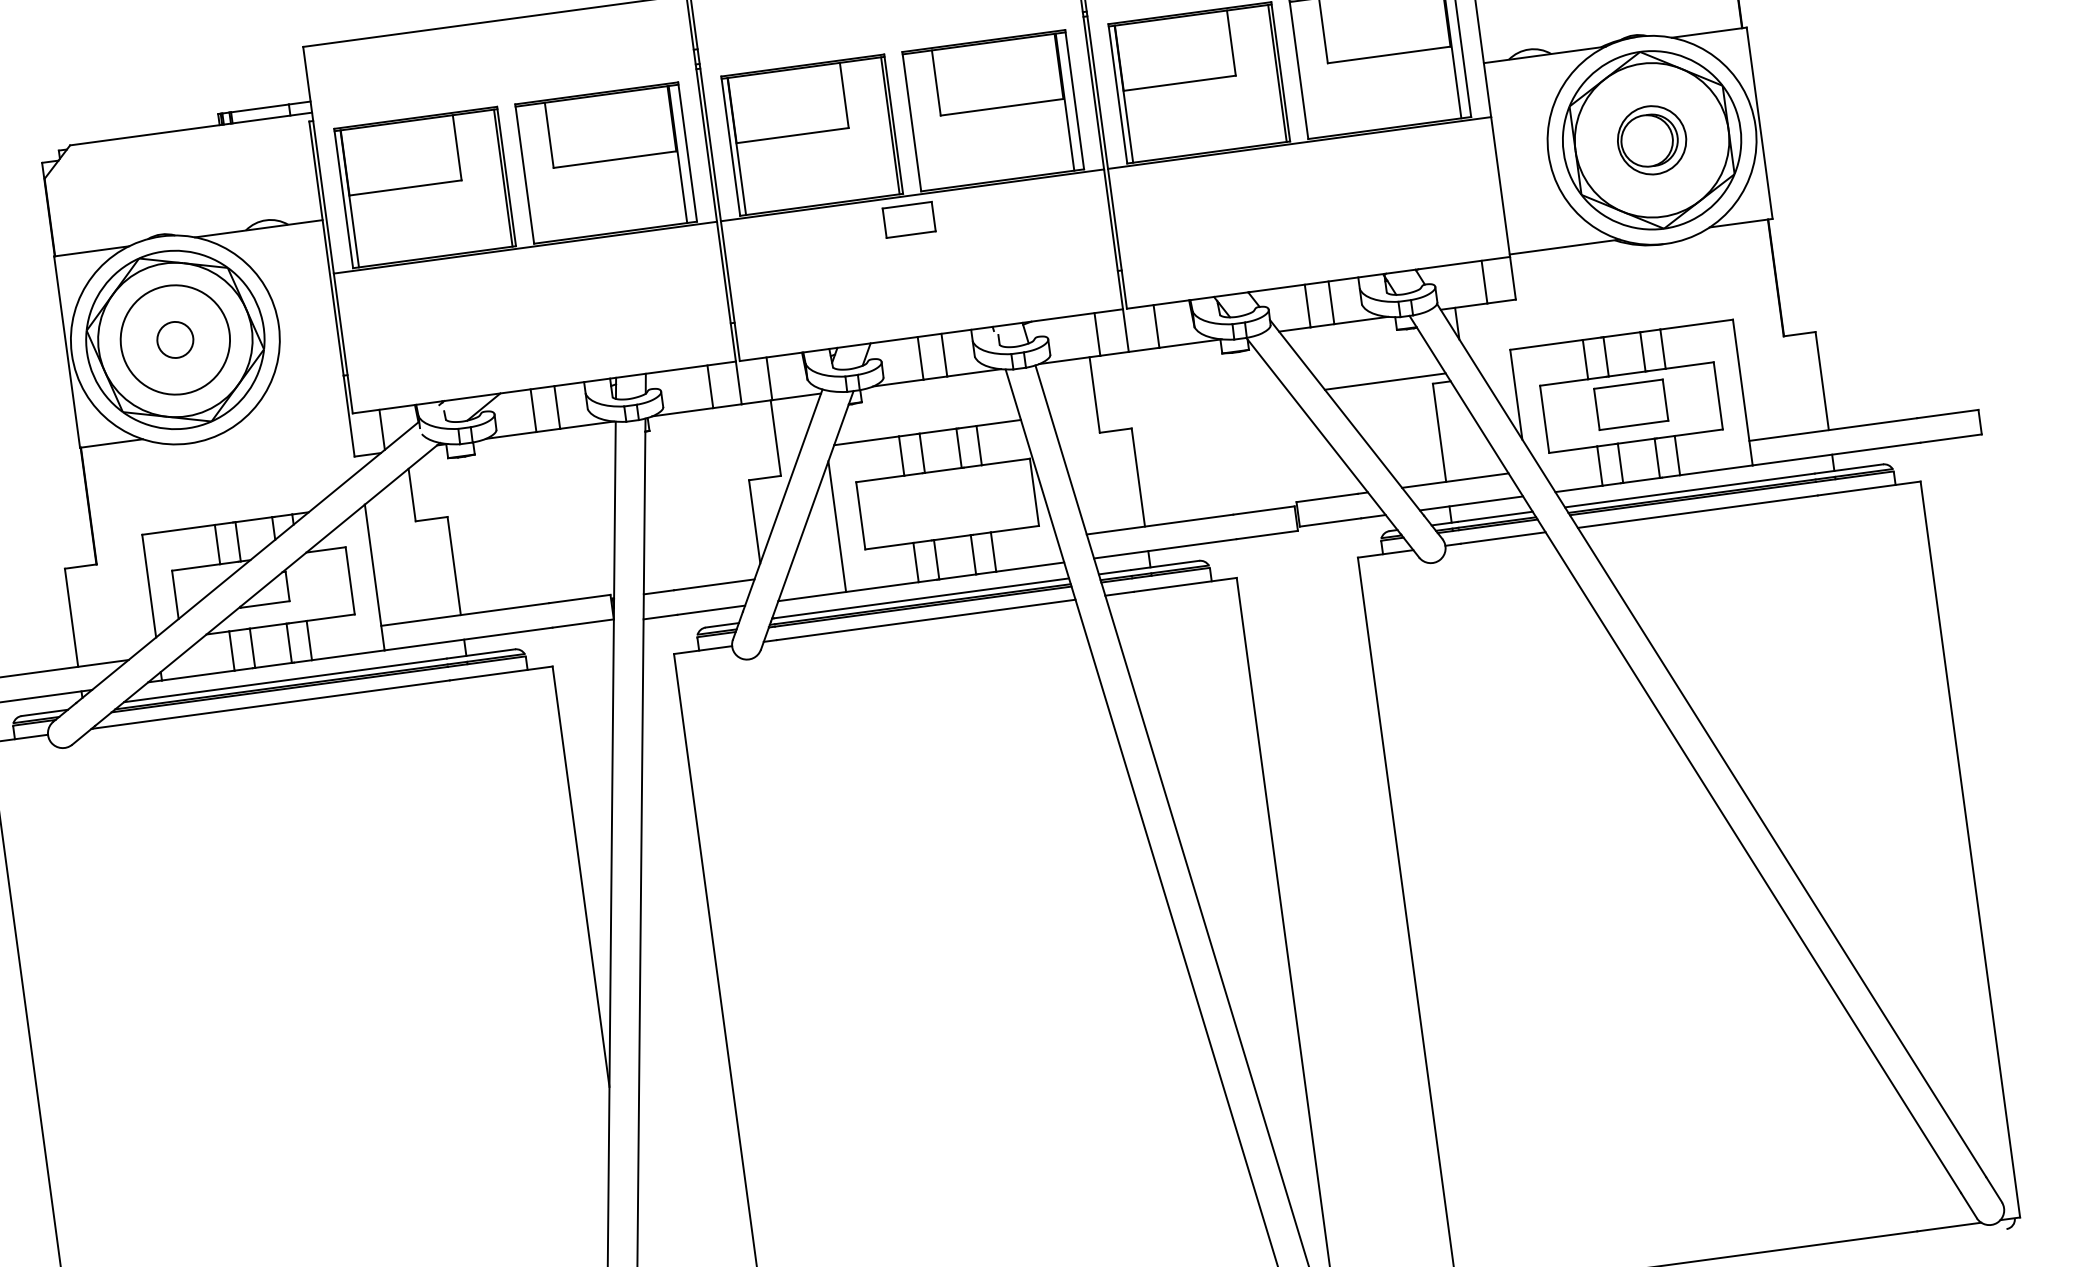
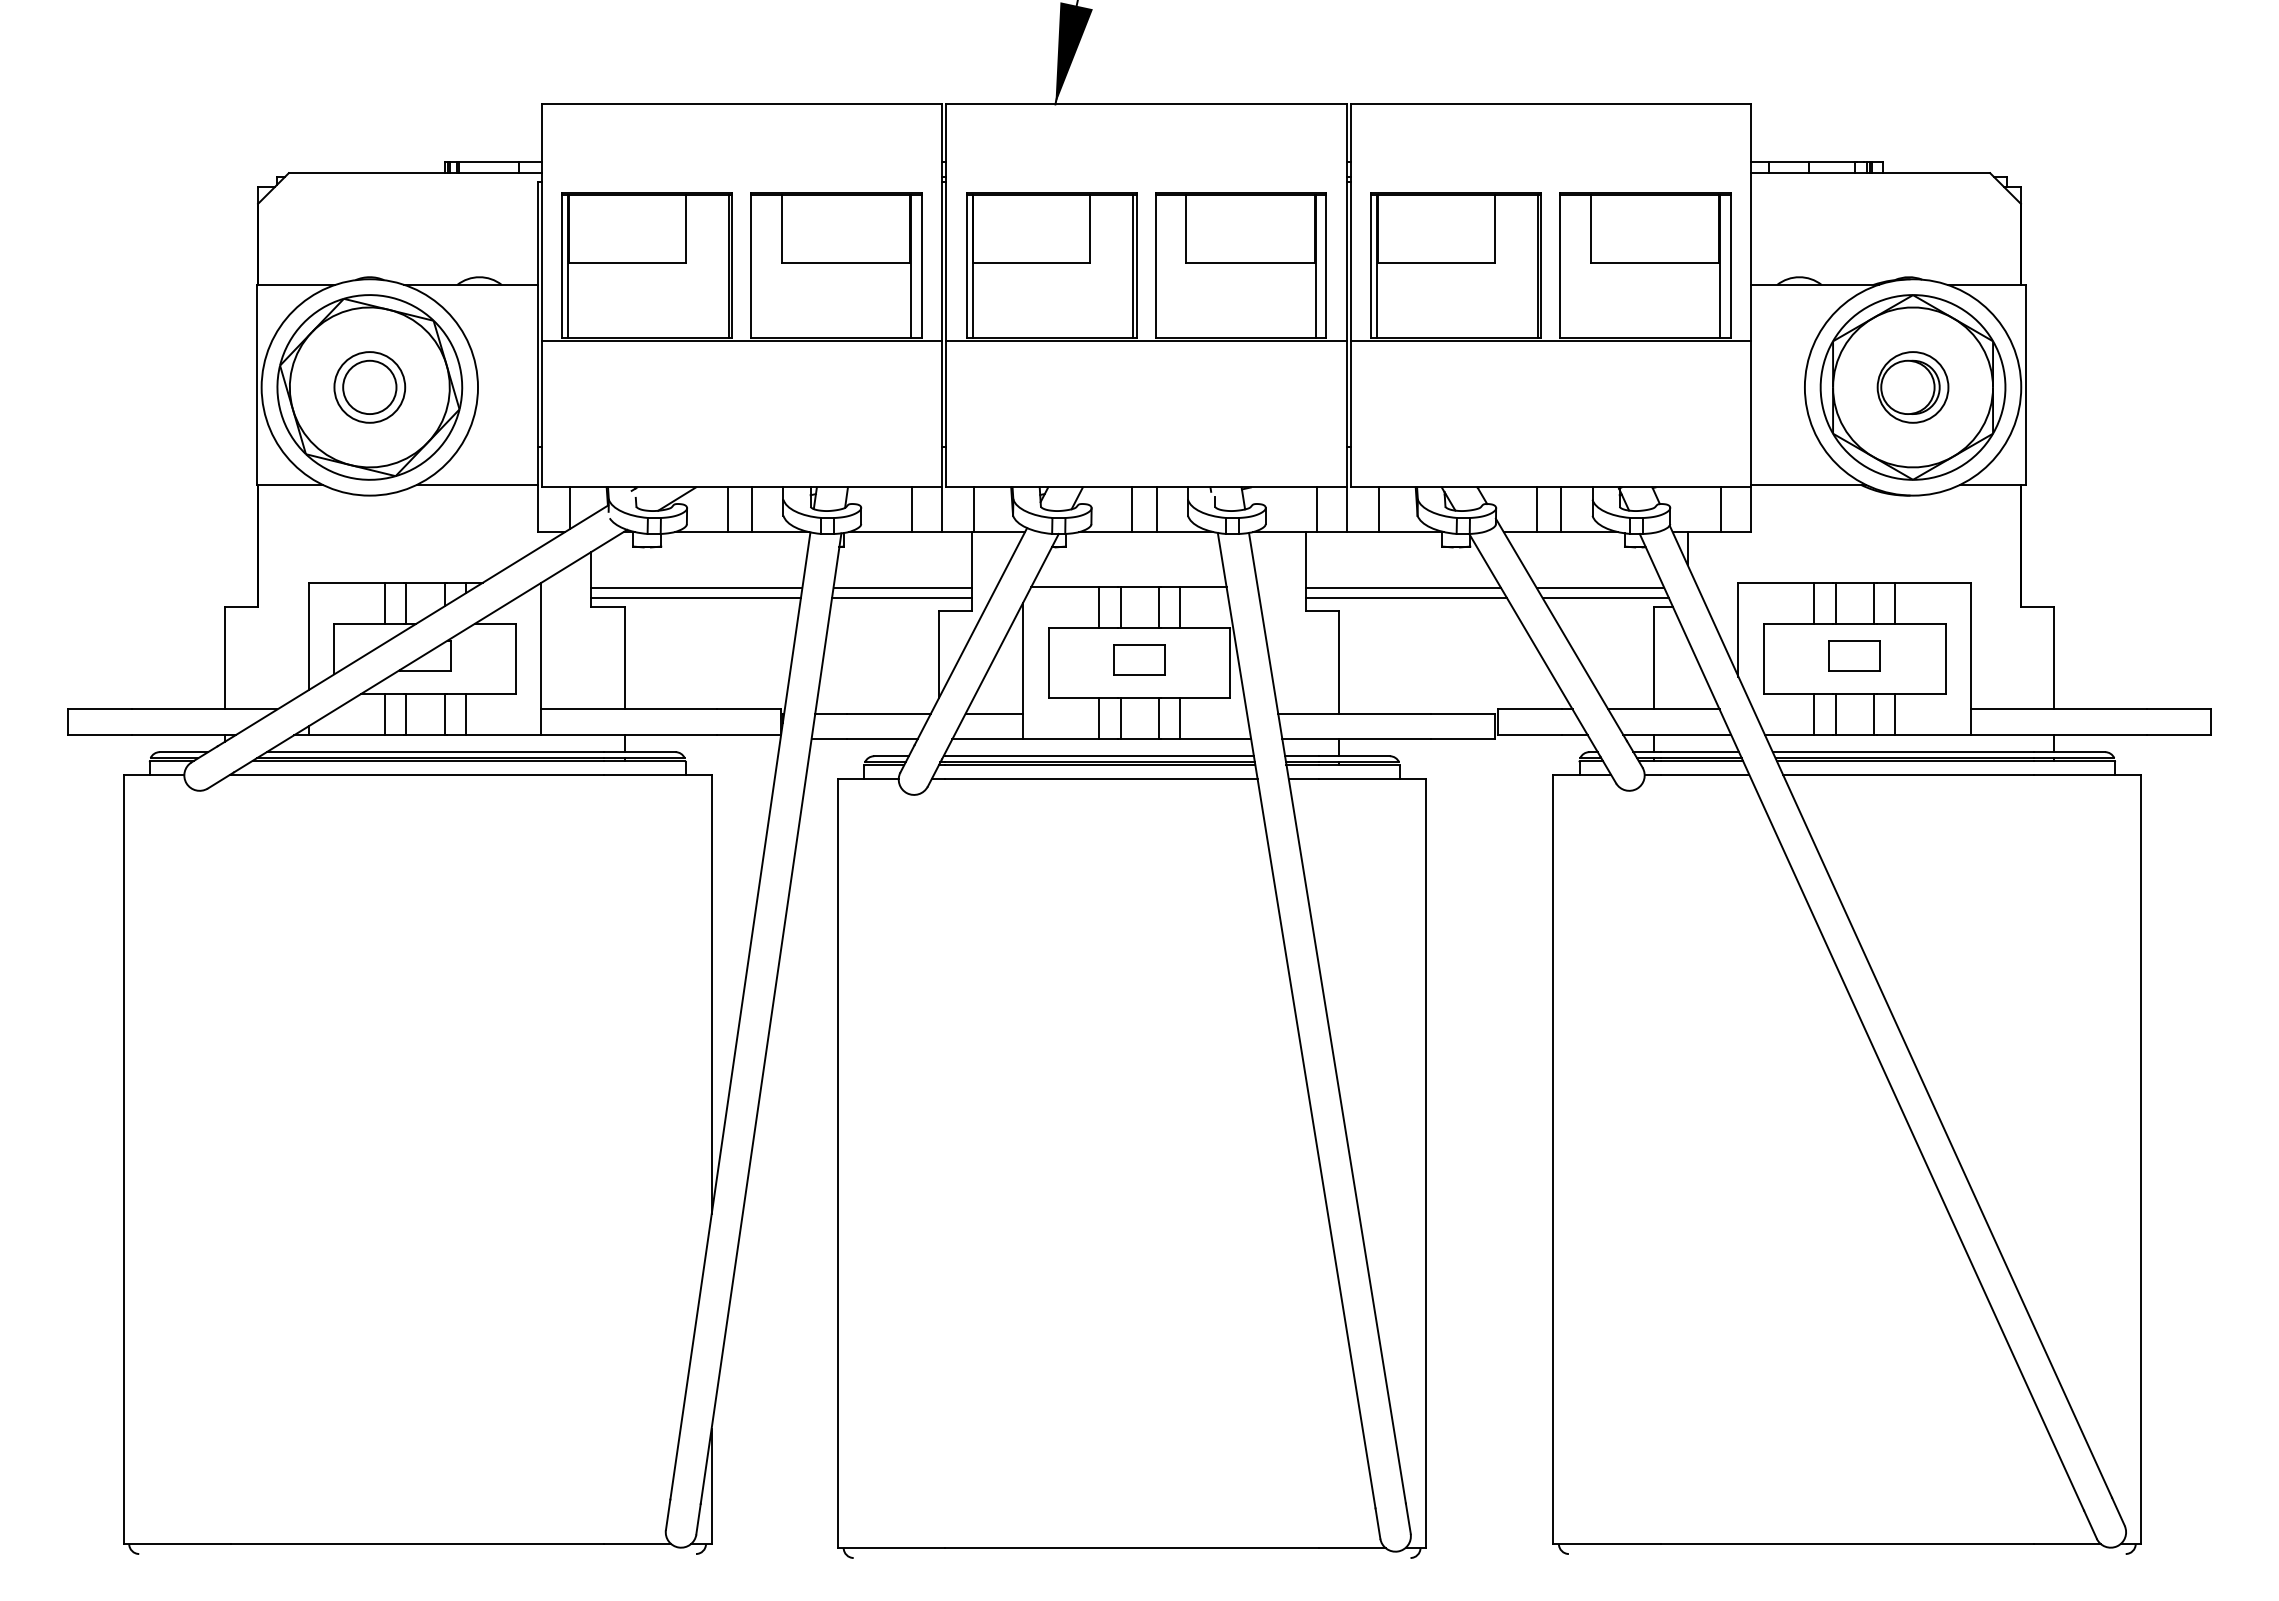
part: (909, 219) -> (1139, 659), moved
circle: (175, 340) -> (369, 387), size x0.62
circle: (175, 340) -> (369, 387), size x1.43
line: (1378, 372) -> (1600, 587), added
line: (1189, 397) -> (1402, 587), added
part: (1630, 404) -> (1854, 655), size x0.71
line: (1193, 407) -> (1405, 598), added
line: (290, 419) -> (476, 484), added
line: (710, 462) -> (902, 587), added
line: (711, 473) -> (901, 598), added
line: (513, 489) -> (696, 587), added
line: (514, 499) -> (695, 598), added
line: (815, 571) -> (994, 713), added

